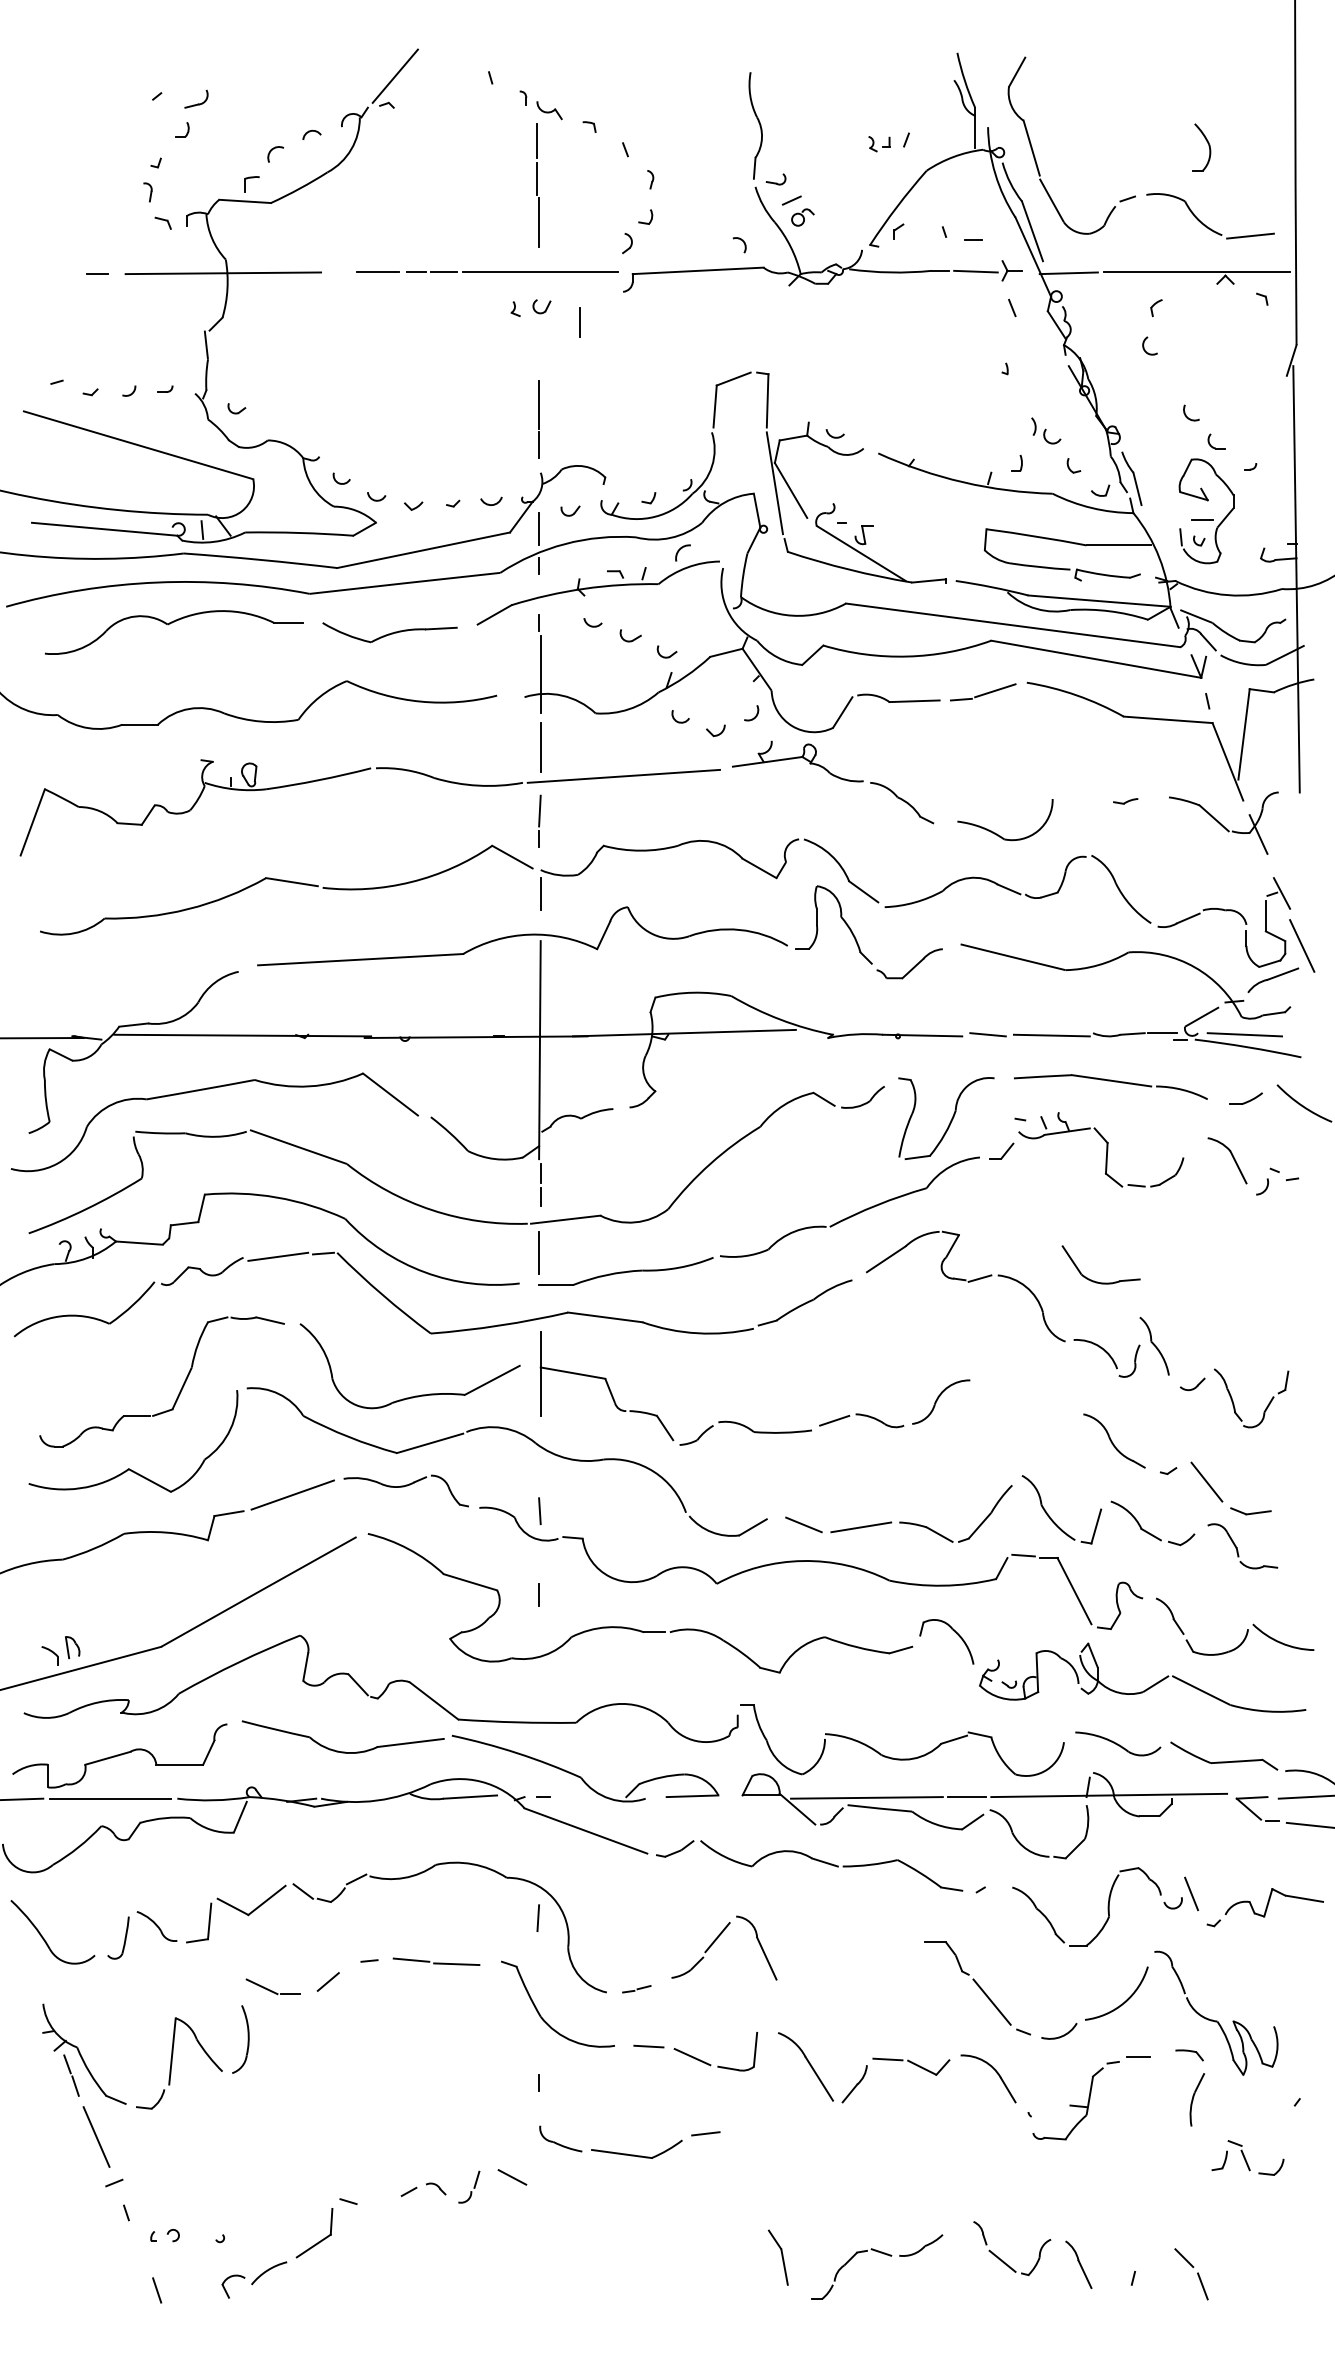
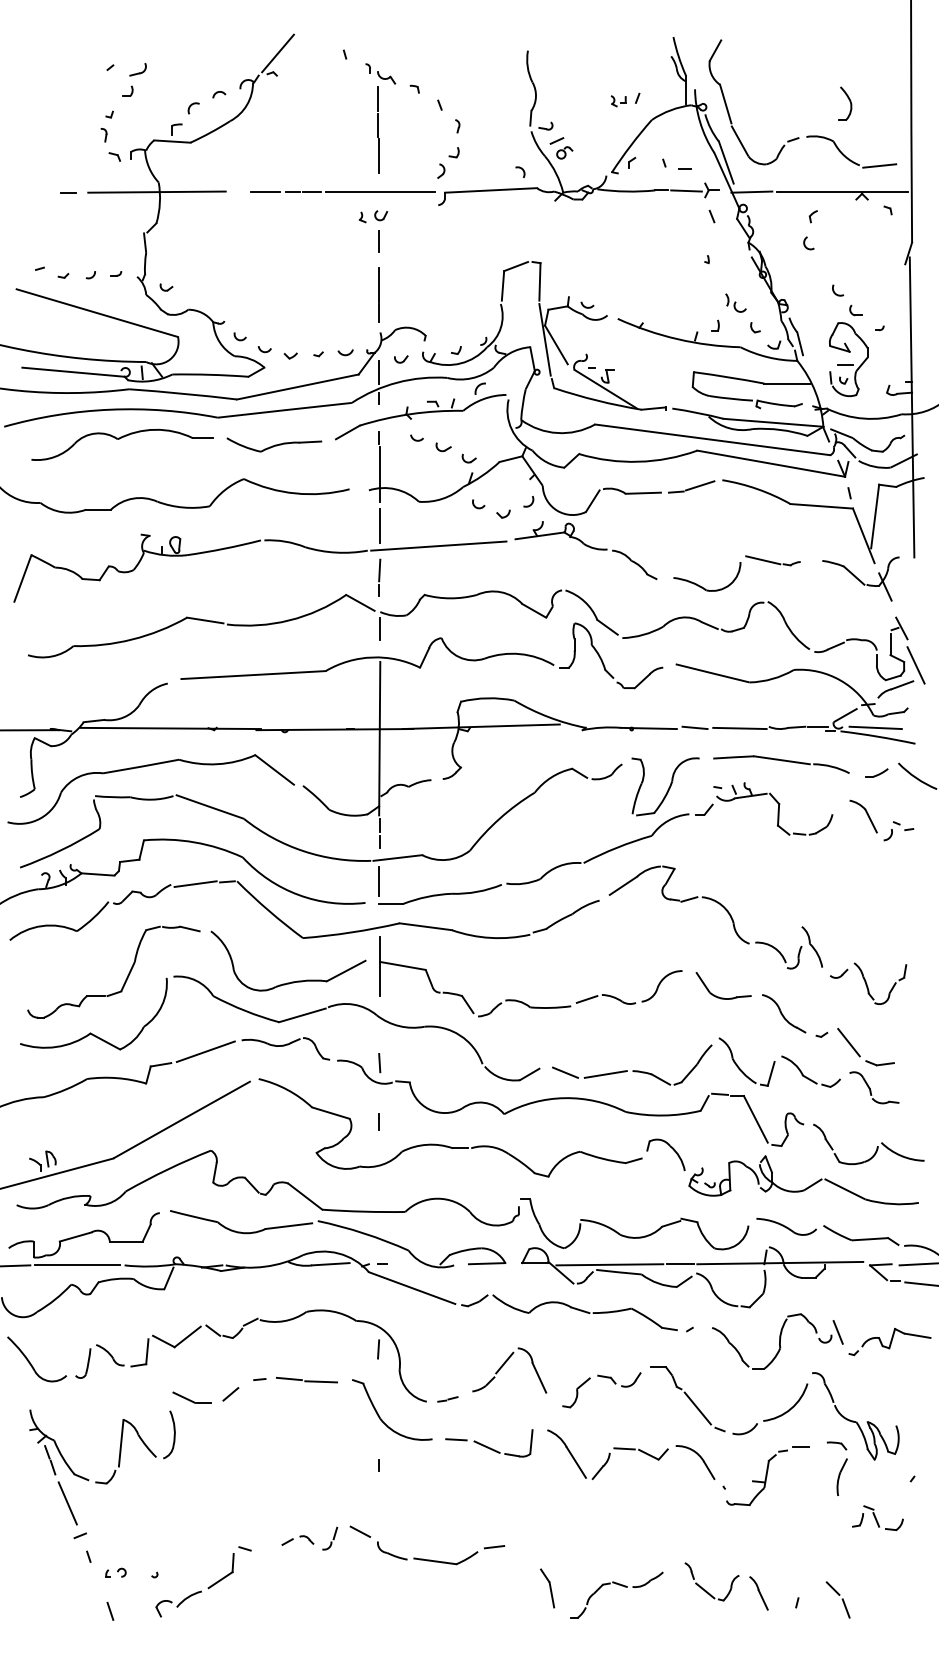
line: (579, 322) -> (378, 241), moved
line: (1085, 796) -> (763, 560), added
part: (1095, 1280) -> (719, 996), moved
part: (855, 1958) -> (601, 1377), added
part: (626, 2152) -> (438, 1560), moved

